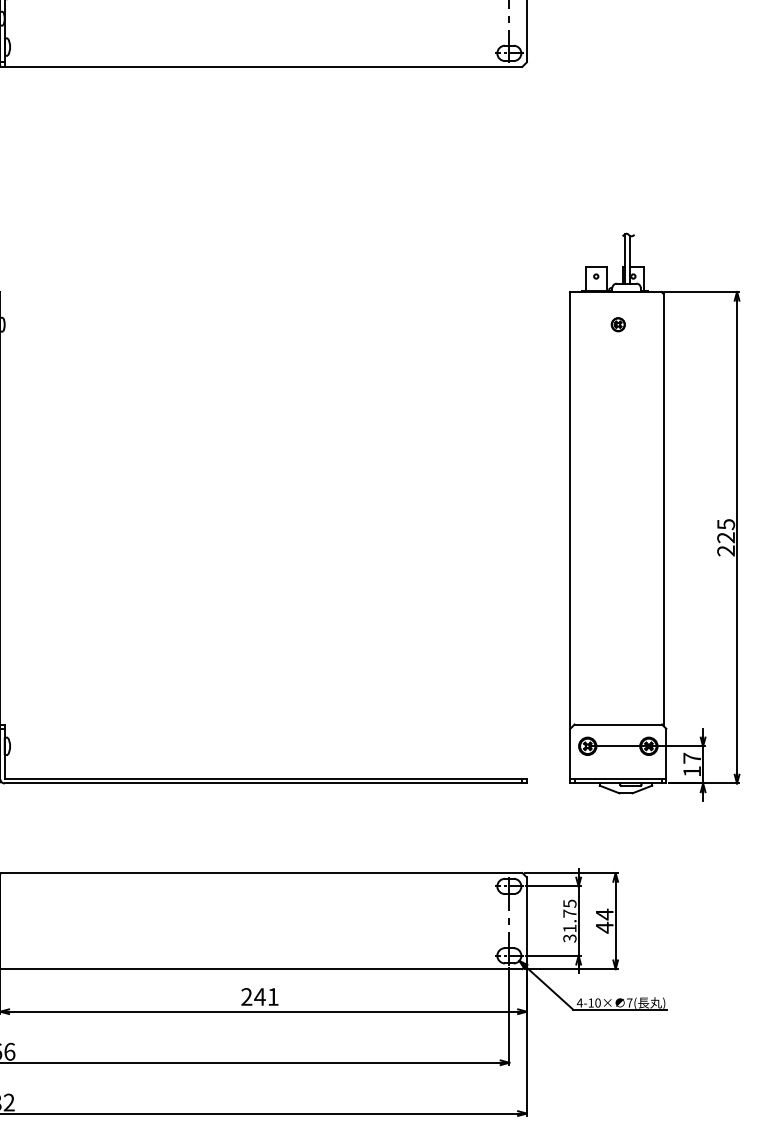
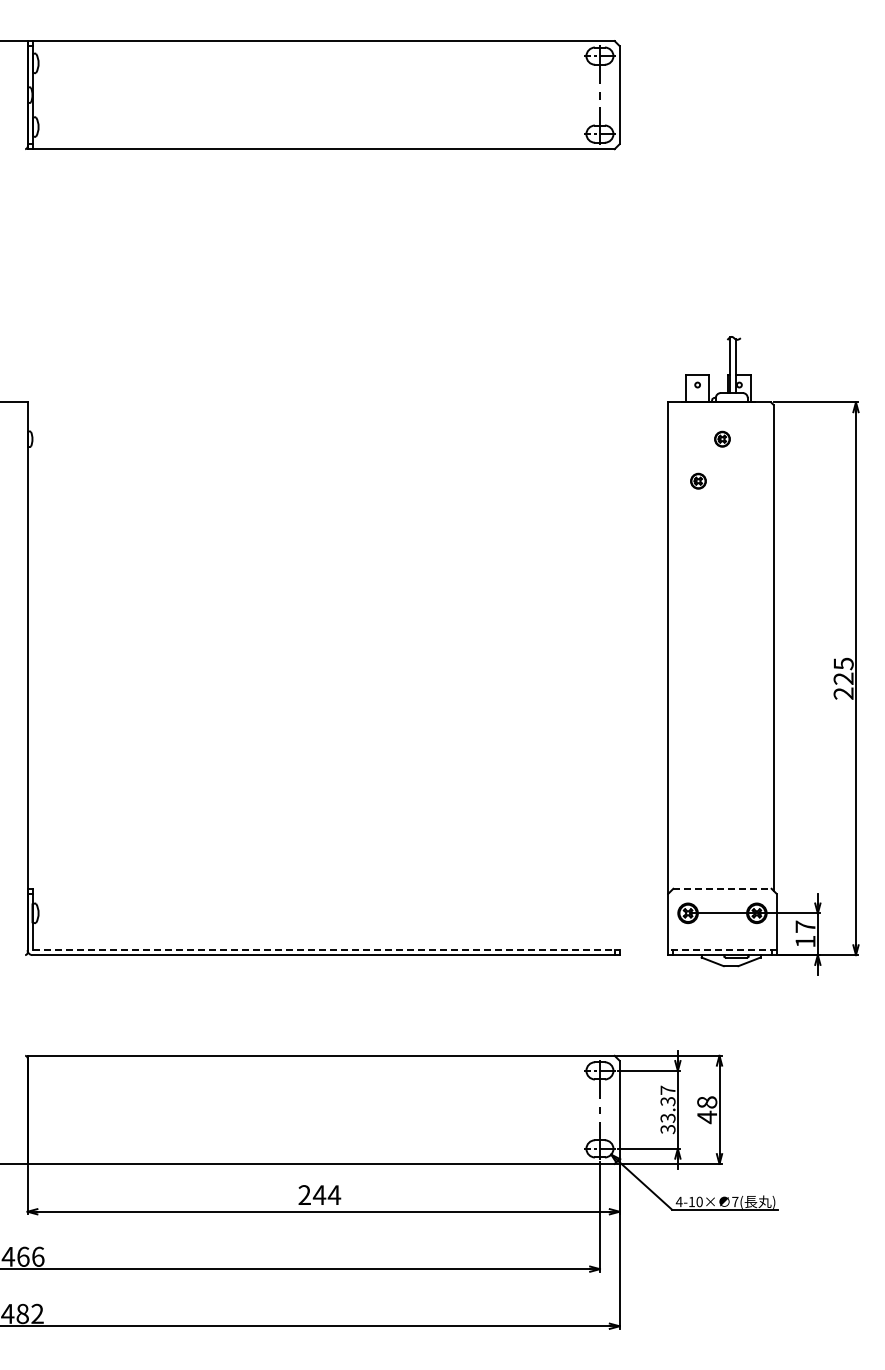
part: (597, 361) -> (698, 480), added
line: (618, 724) -> (722, 888), solid -> dashed
line: (266, 779) -> (326, 950), solid -> dashed
line: (617, 779) -> (721, 950), solid -> dashed
text: (605, 914) -> (707, 1102), 44 -> 48
text: (569, 915) -> (667, 1103), 31.75 -> 33.37
text: (273, 996) -> (334, 1194), 241 -> 244

